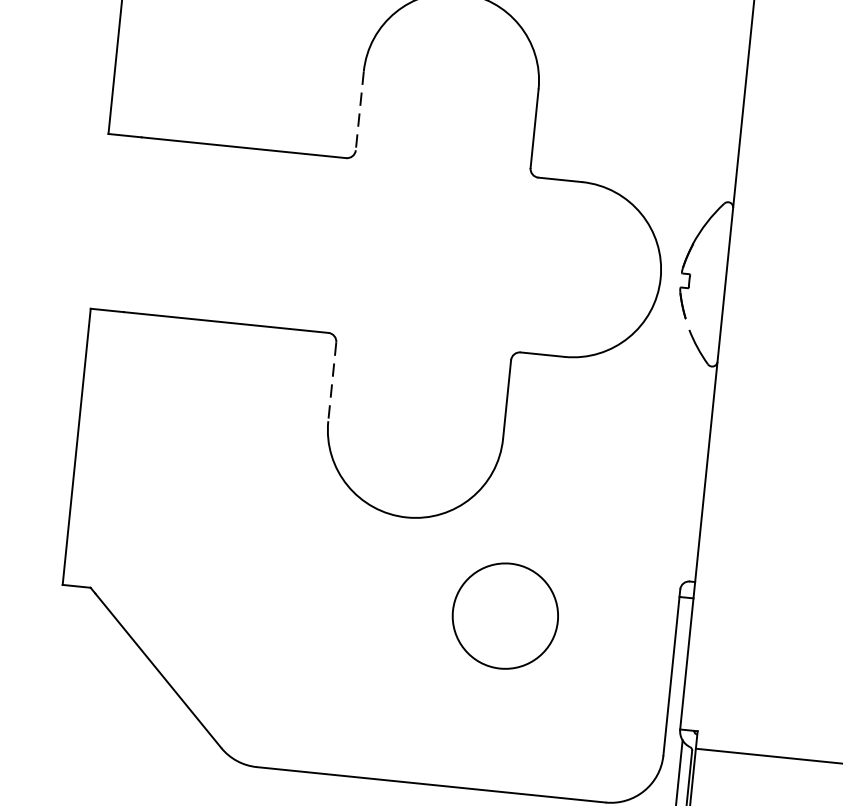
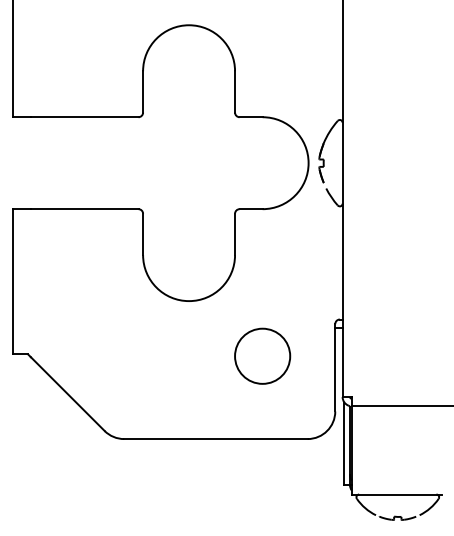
line: (360, 110) -> (143, 91), dashed -> solid
line: (333, 382) -> (143, 234), dashed -> solid
circle: (505, 614) -> (262, 355), moved

